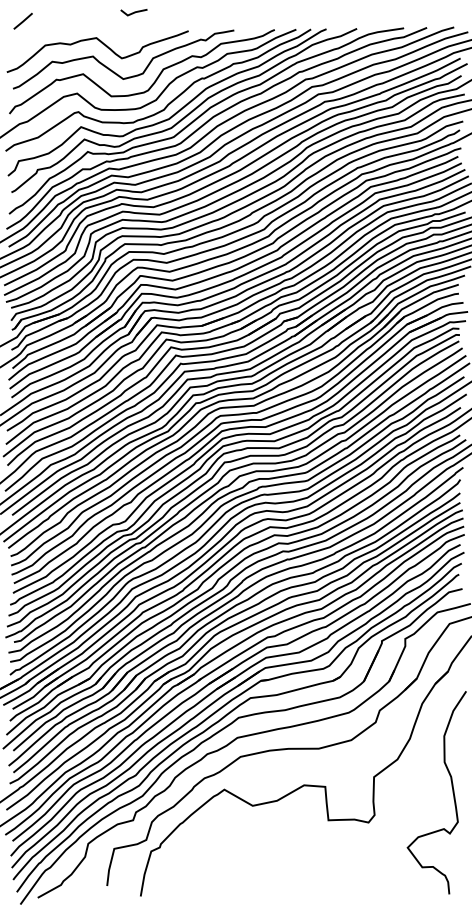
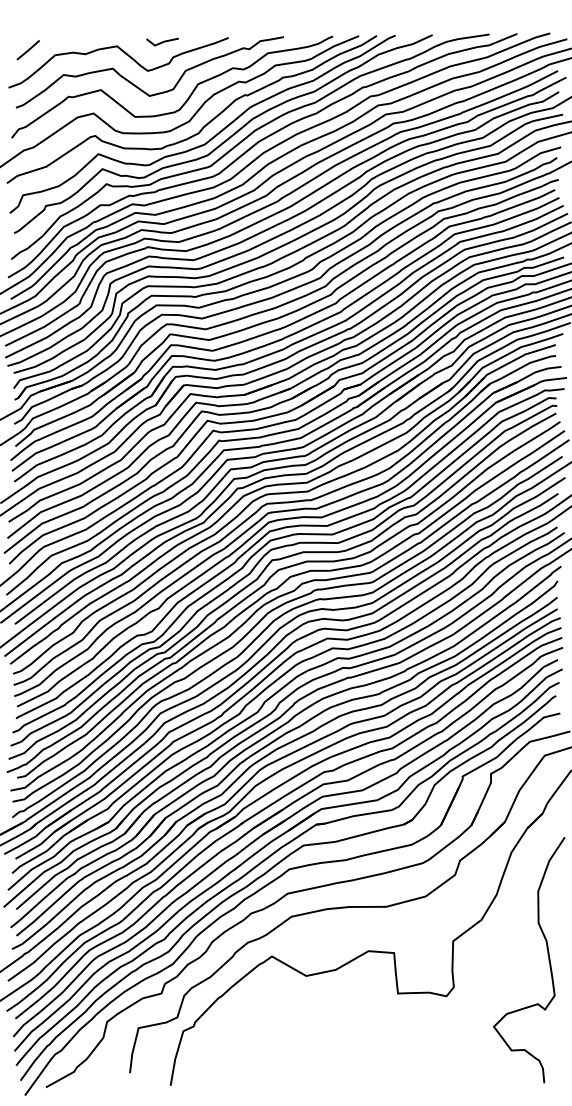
line: (133, 12) -> (161, 42), moved
line: (22, 20) -> (27, 49), moved

